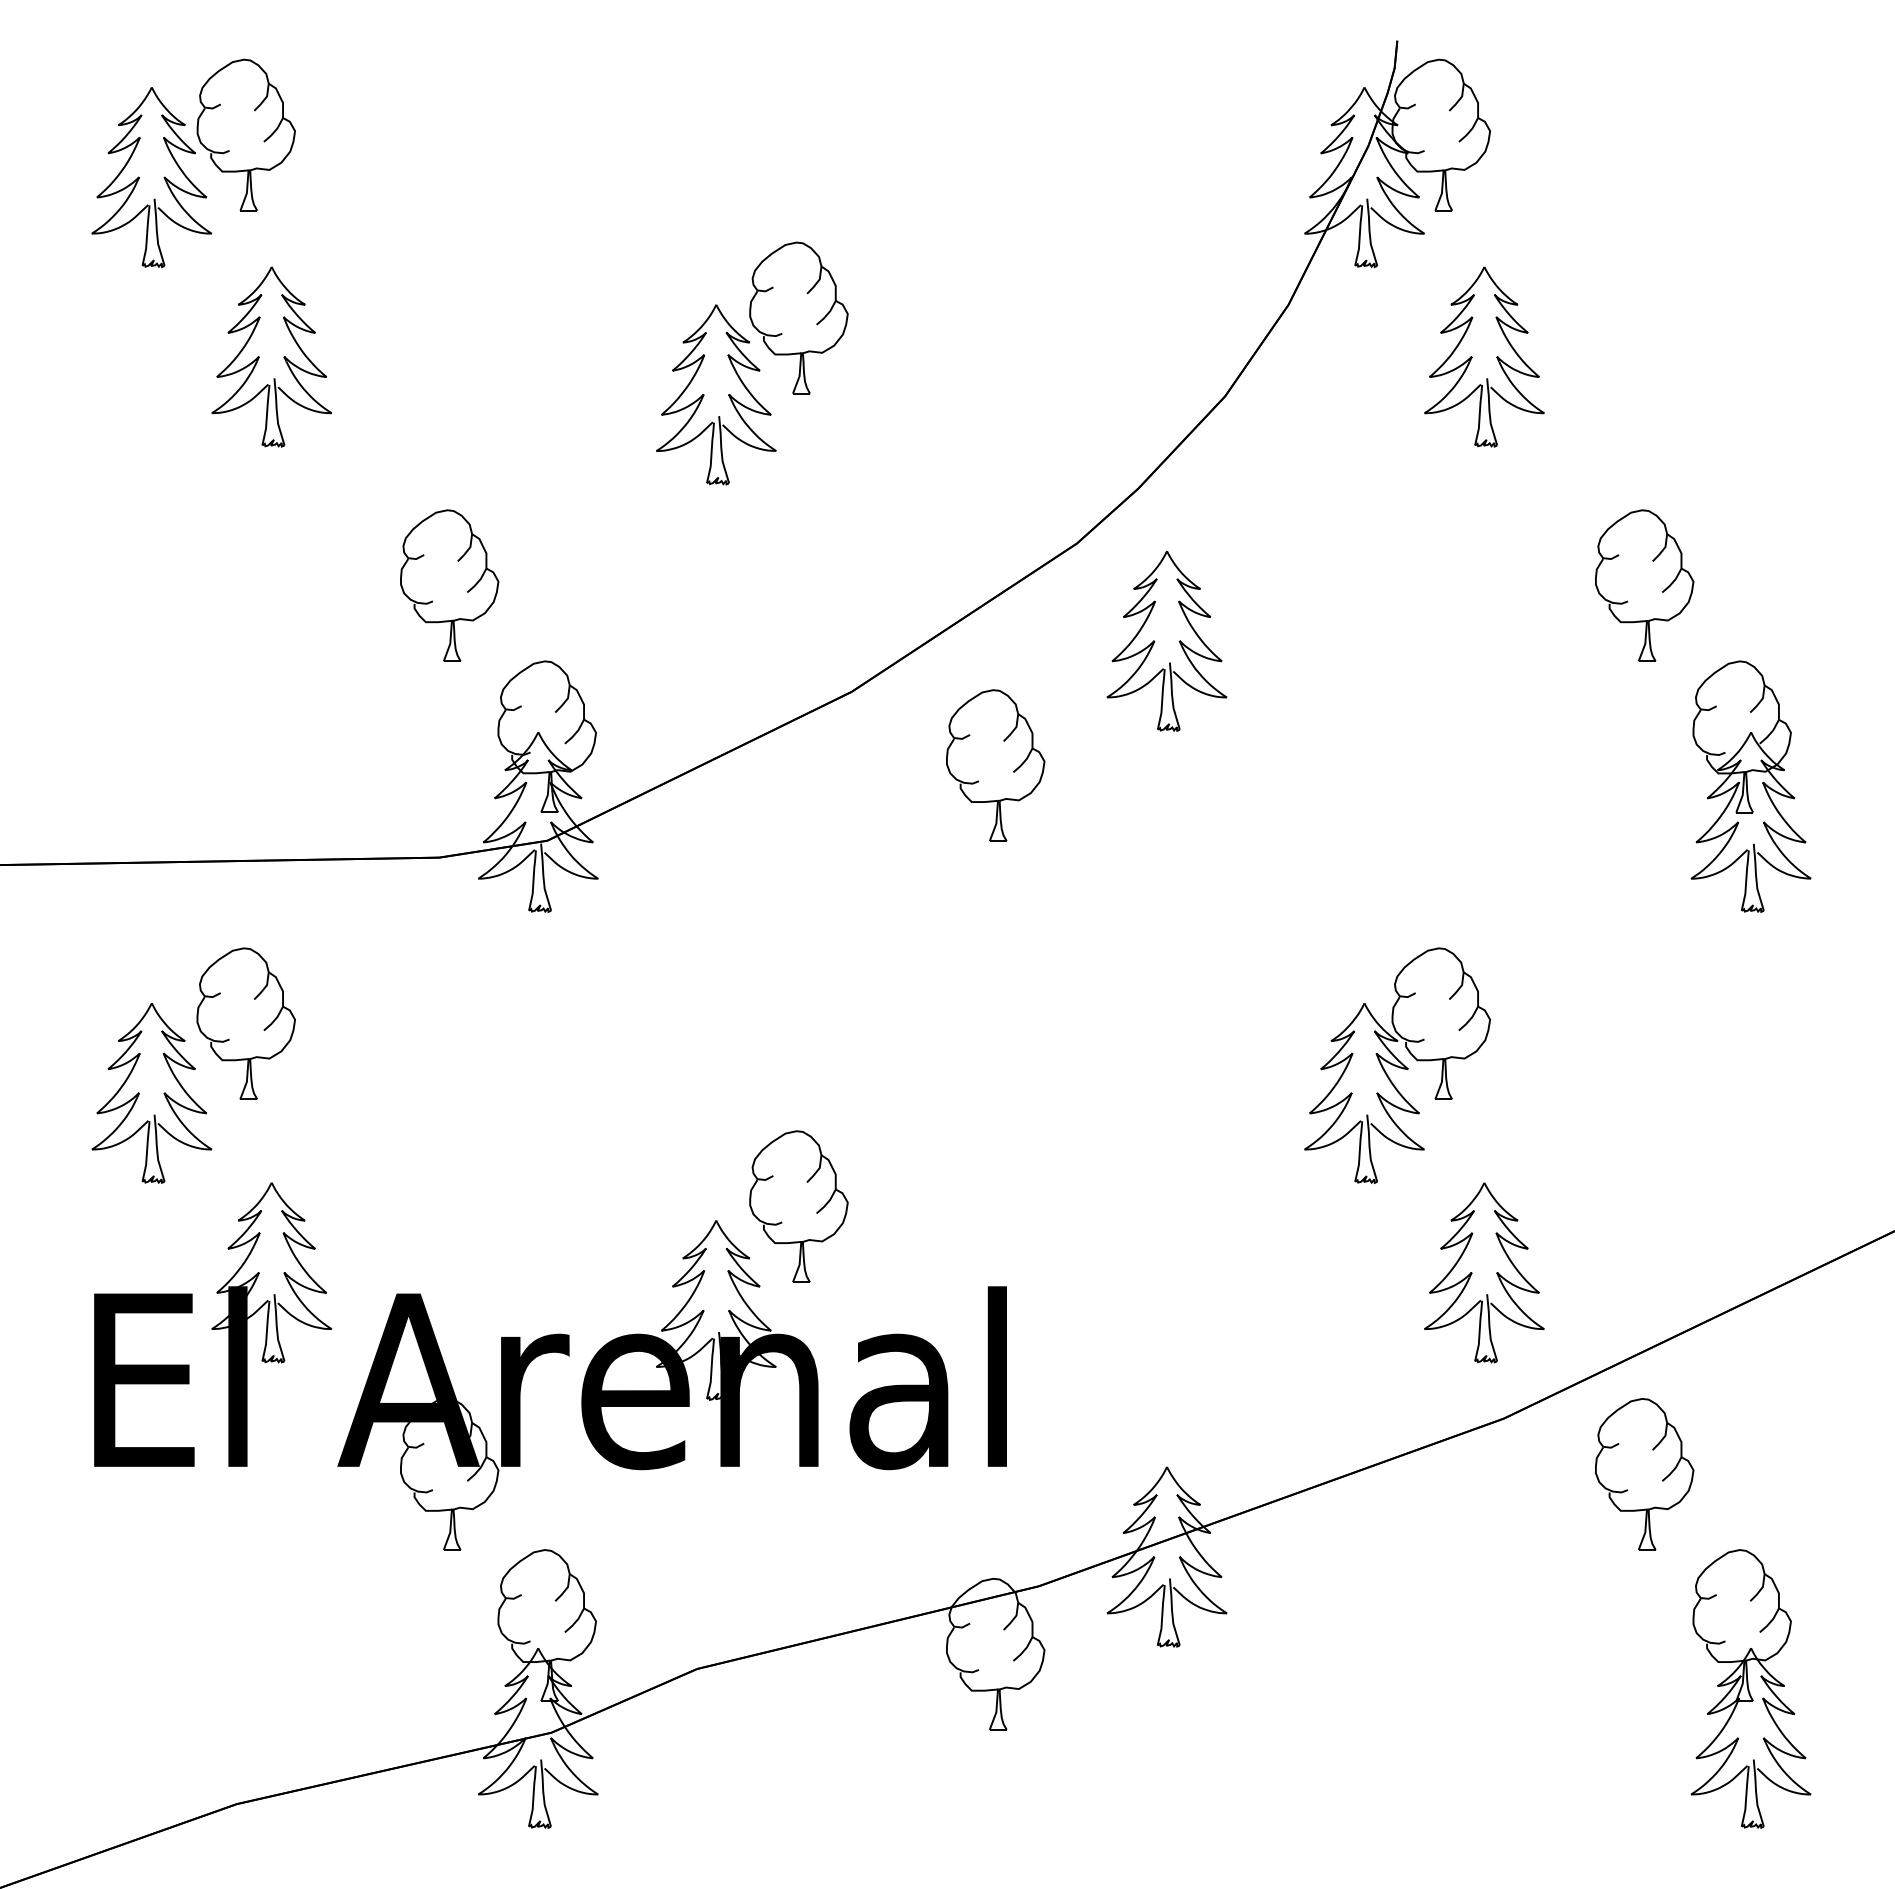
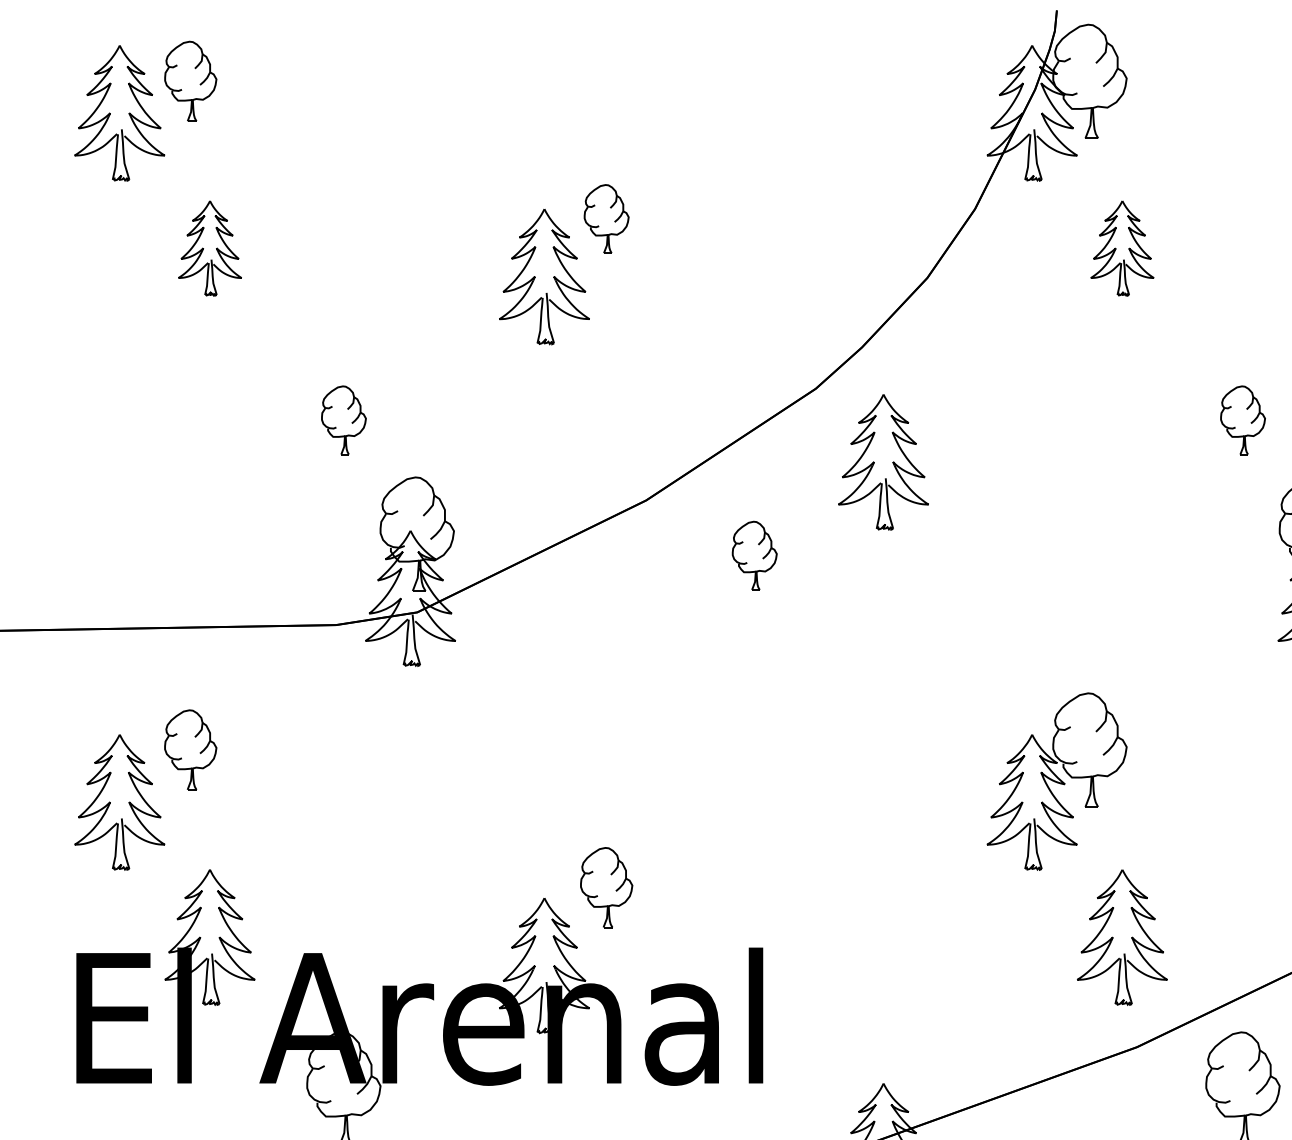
part: (245, 134) -> (190, 81), size x0.7
part: (798, 317) -> (606, 218), size x0.6
part: (271, 356) -> (209, 248), size x0.7
part: (1484, 356) -> (1122, 248), size x0.7
part: (449, 585) -> (343, 420), size x0.6
part: (1644, 585) -> (1242, 420), size x0.6
part: (995, 765) -> (754, 555), size x0.6
part: (245, 1023) -> (190, 749), size x0.7
part: (798, 1206) -> (606, 887), size x0.7

